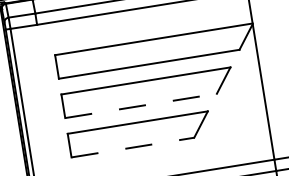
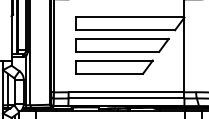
line: (141, 105) -> (117, 51), dashed -> solid
line: (132, 147) -> (109, 73), dashed -> solid

